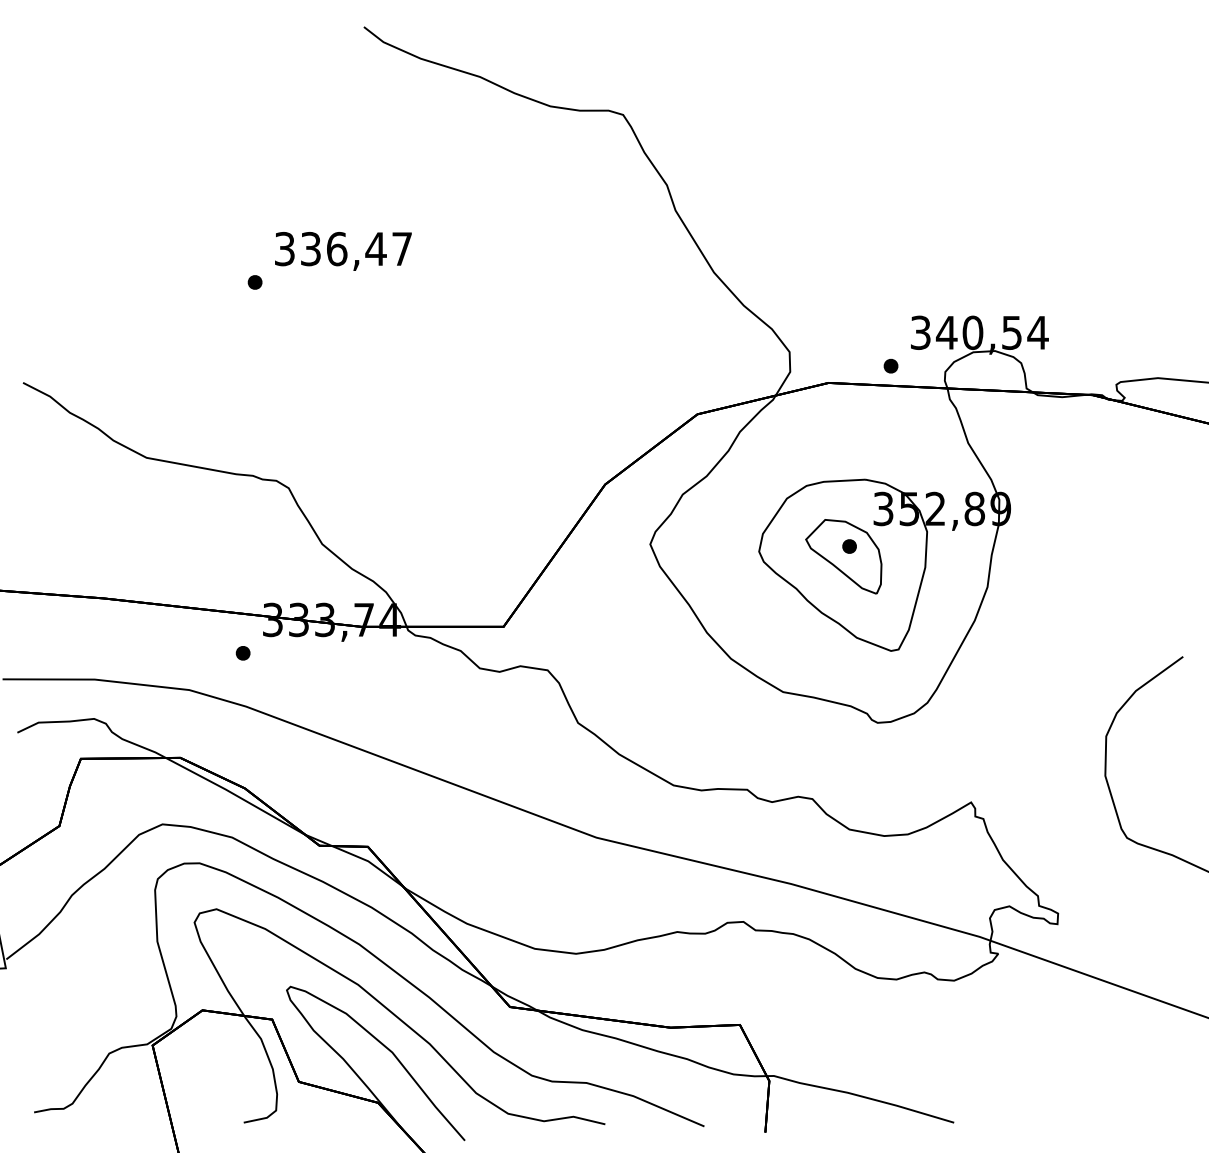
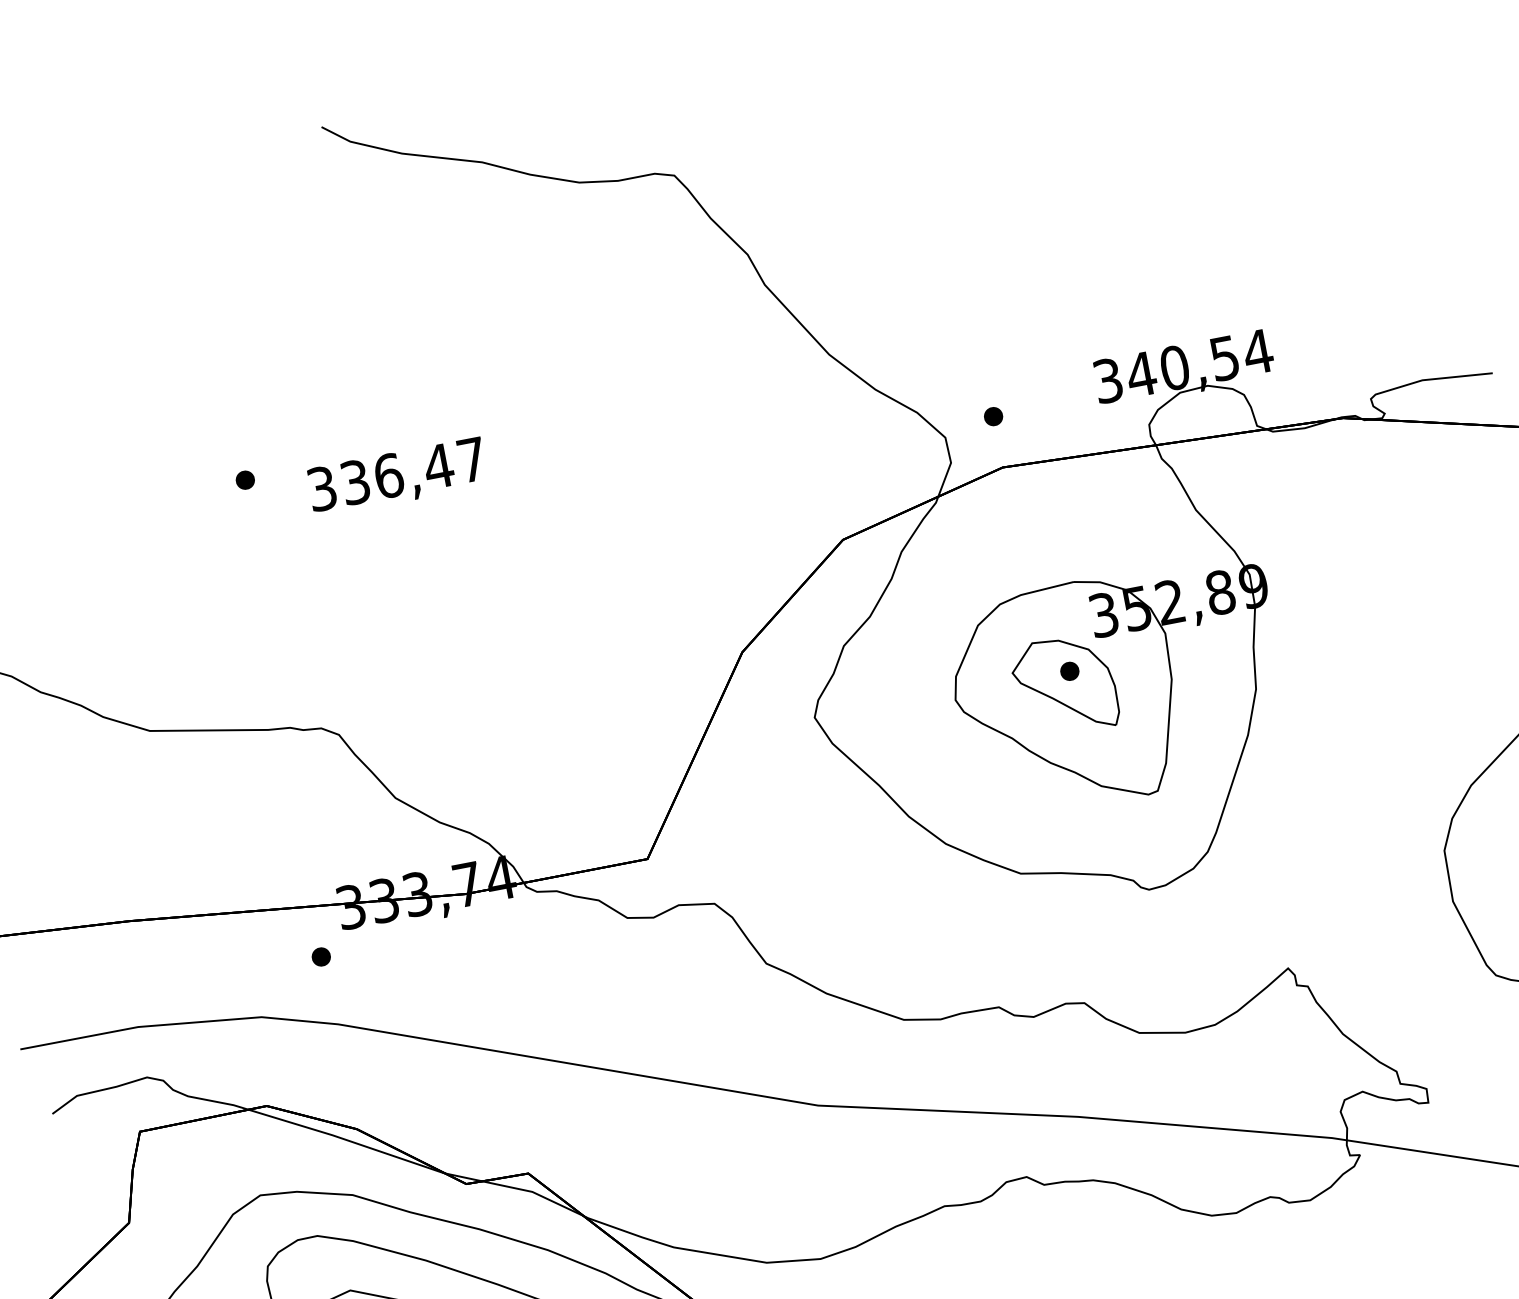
text: (343, 251) -> (397, 477), moved
part: (890, 365) -> (992, 415), moved

